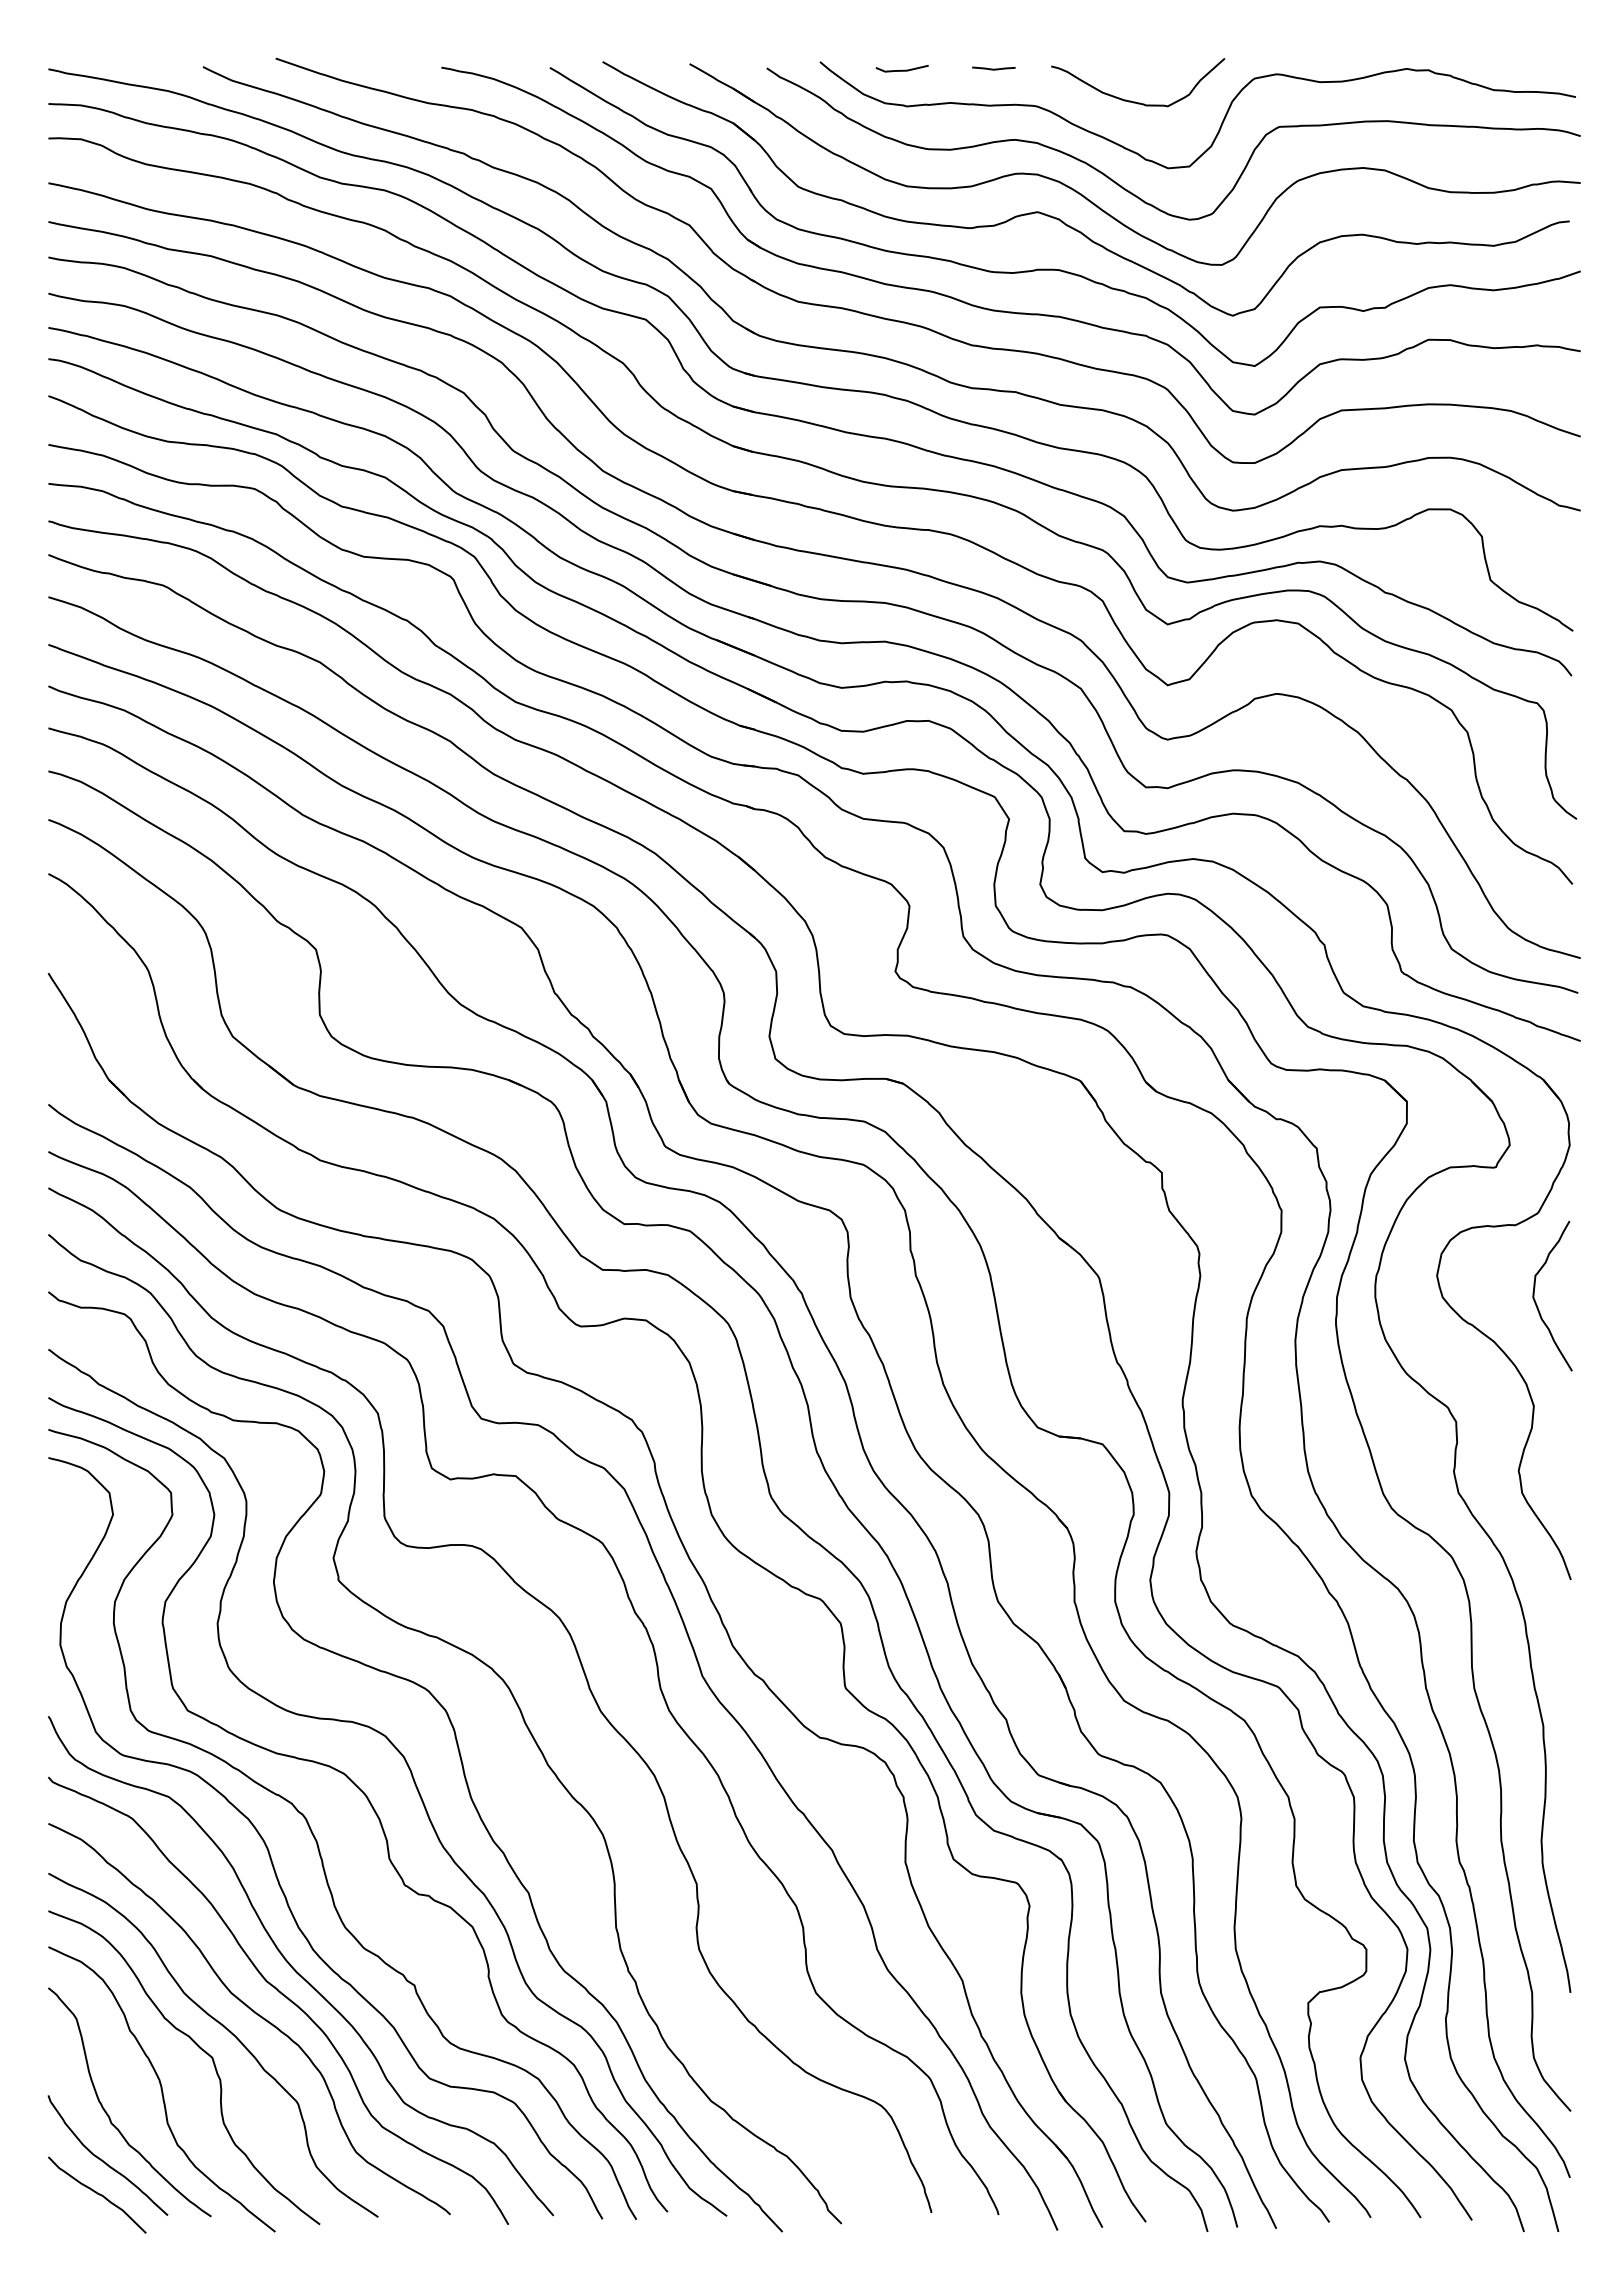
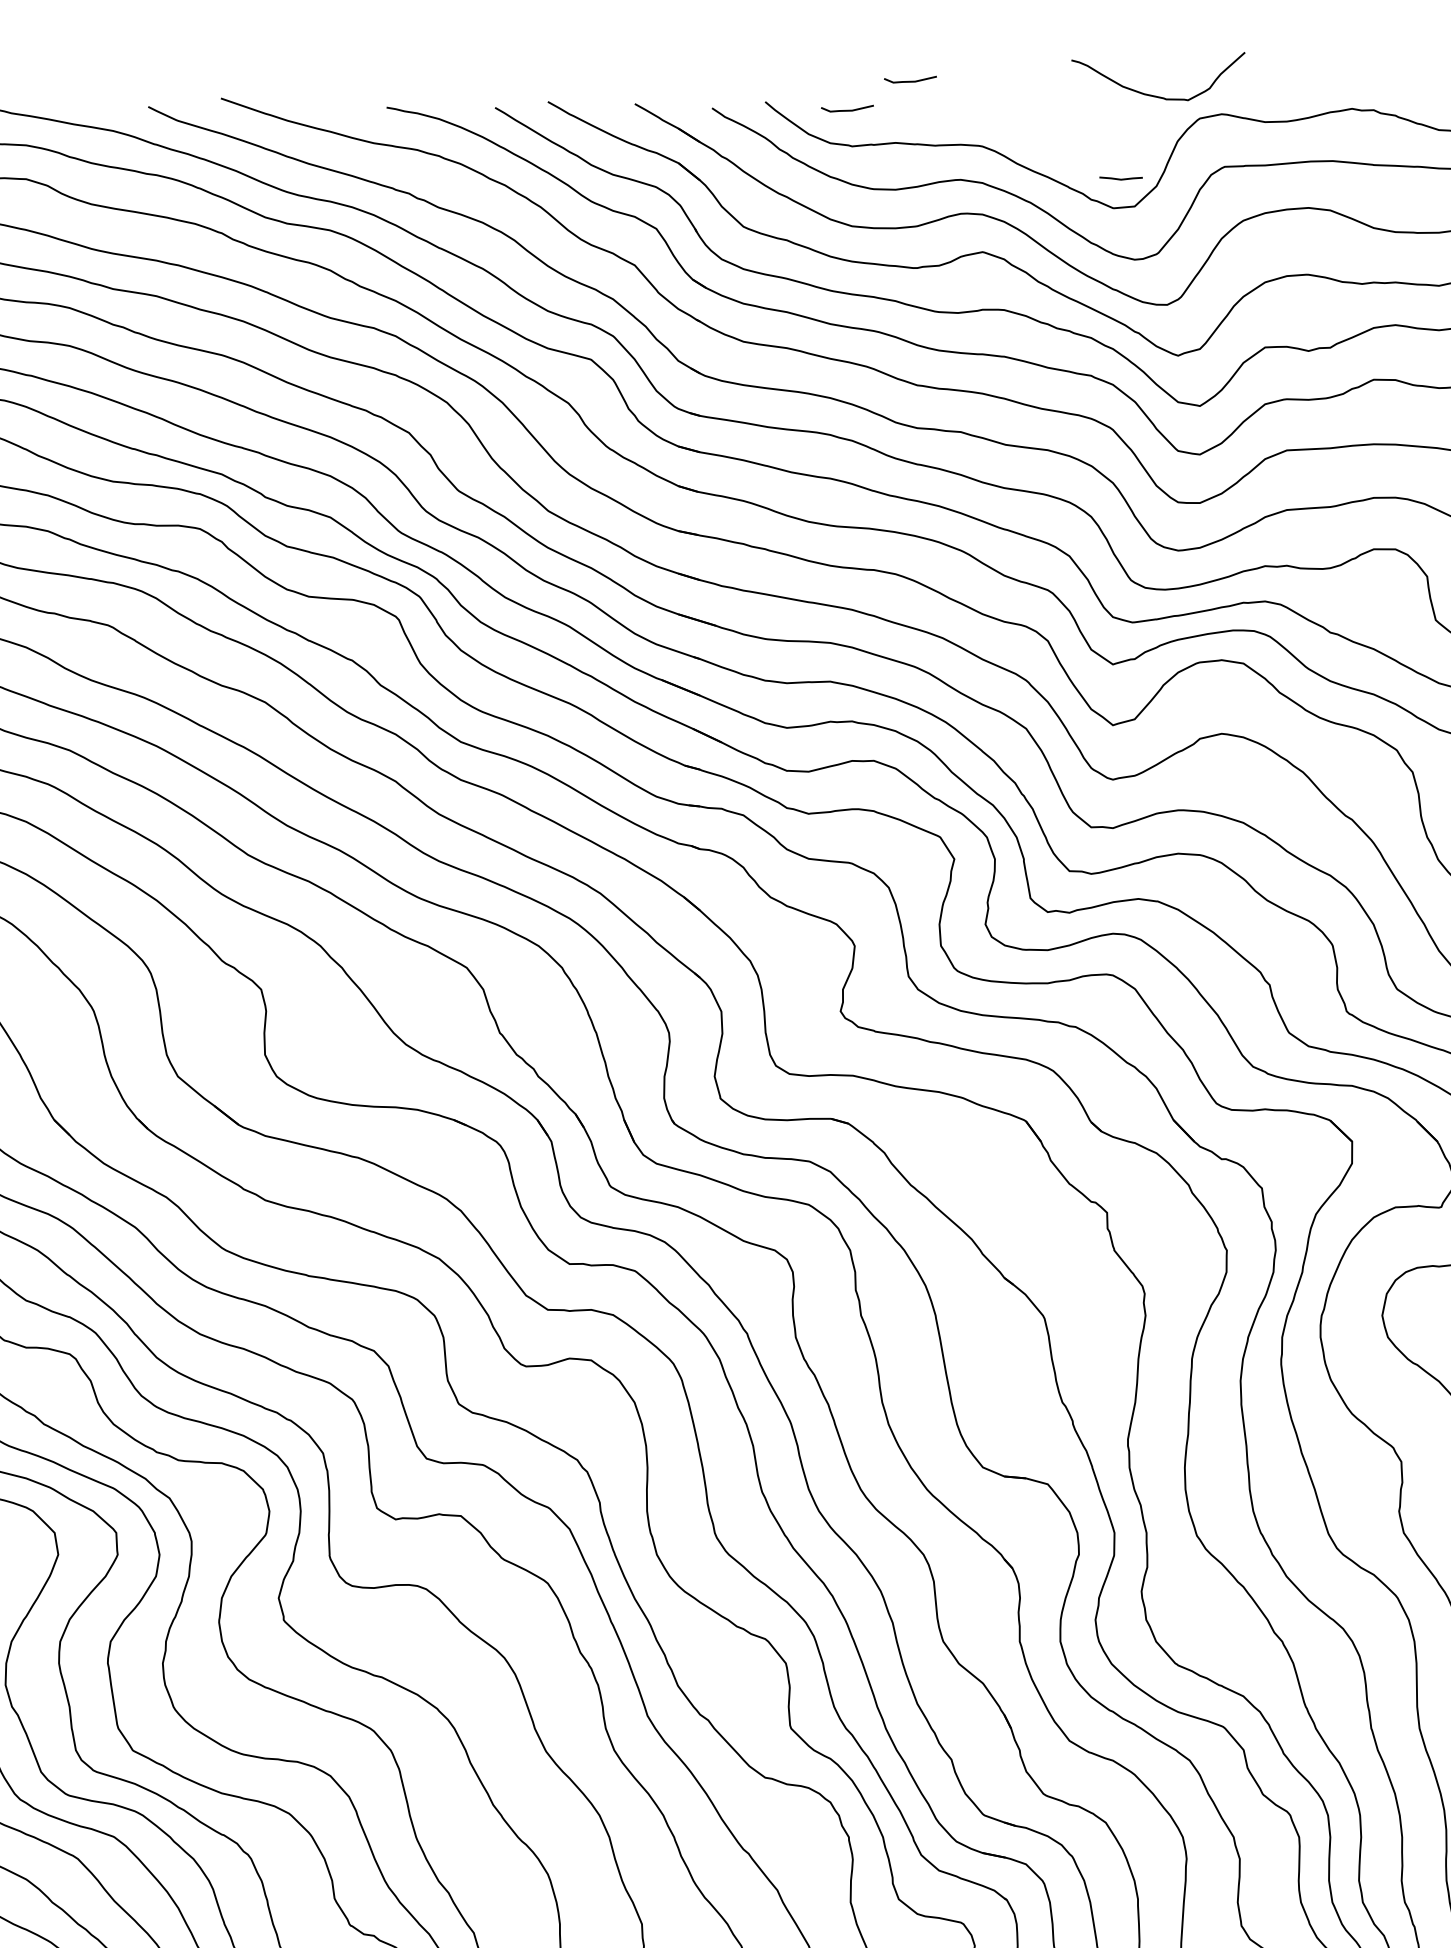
line: (964, 40) -> (909, 80), added
line: (993, 68) -> (1120, 178), moved
curve: (1135, 101) -> (1155, 95), moved

